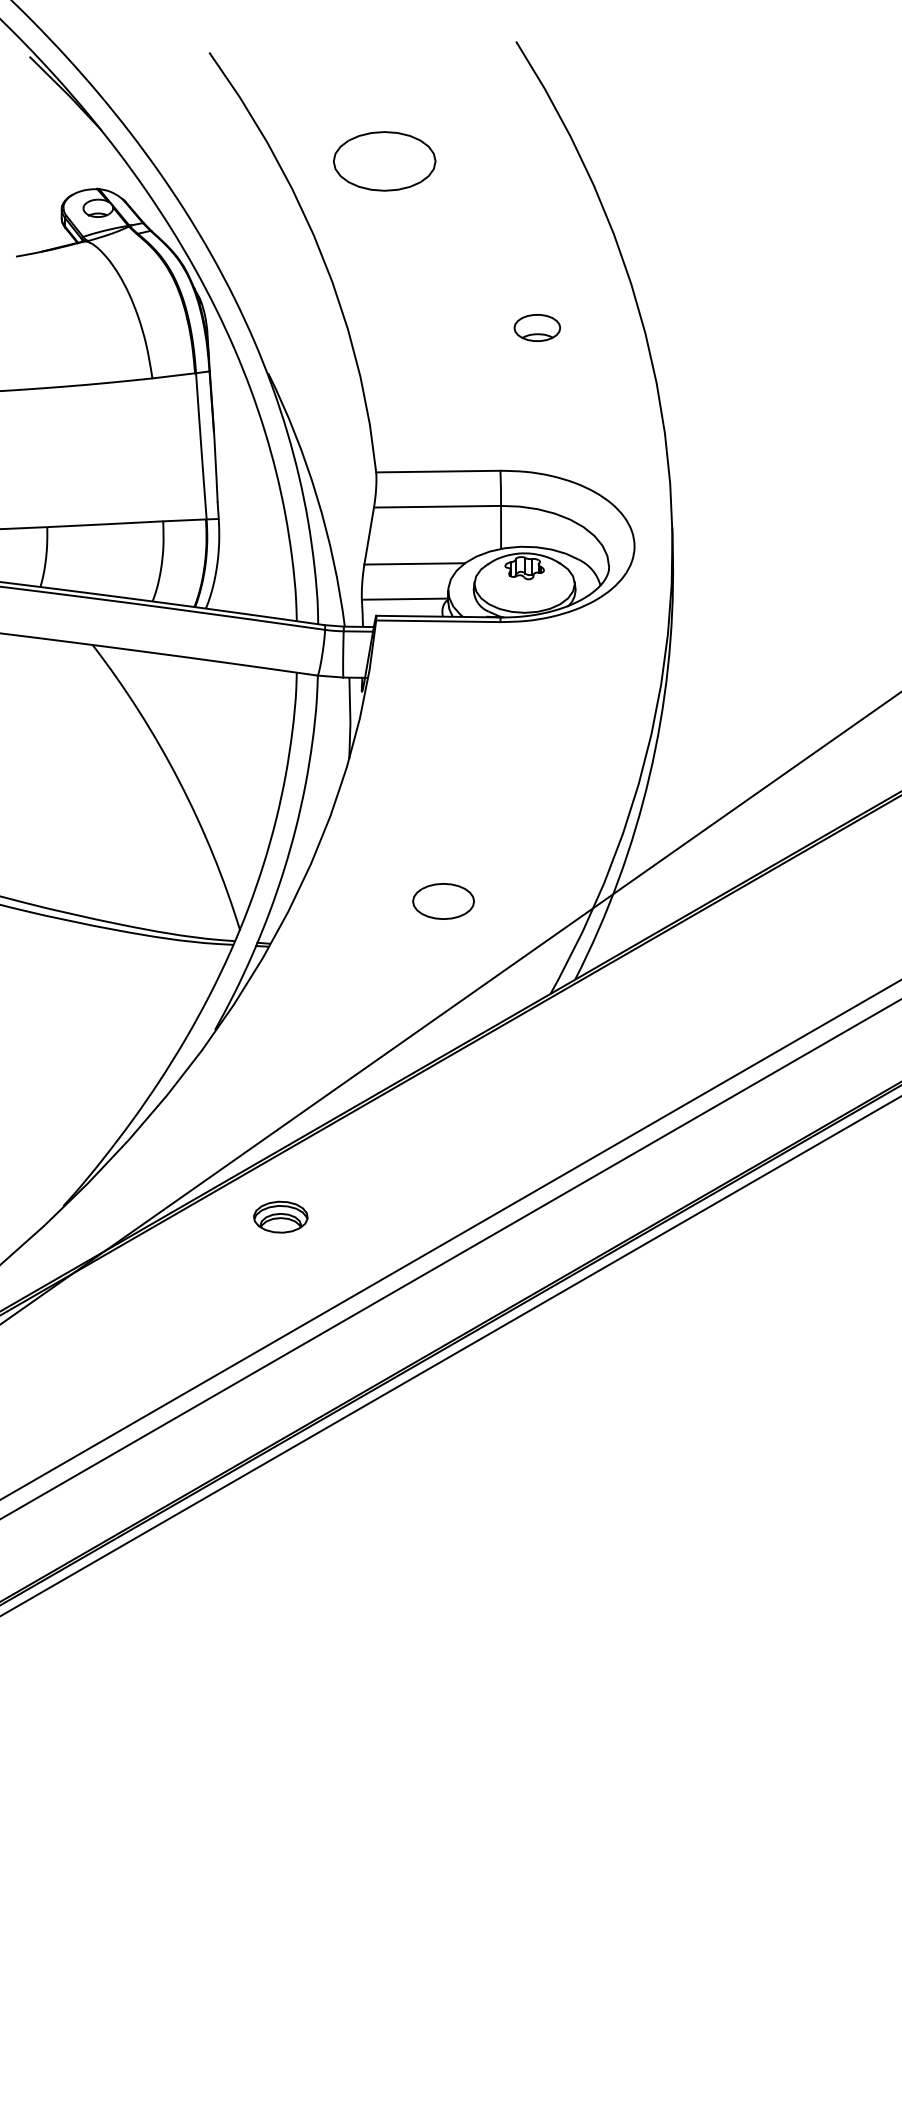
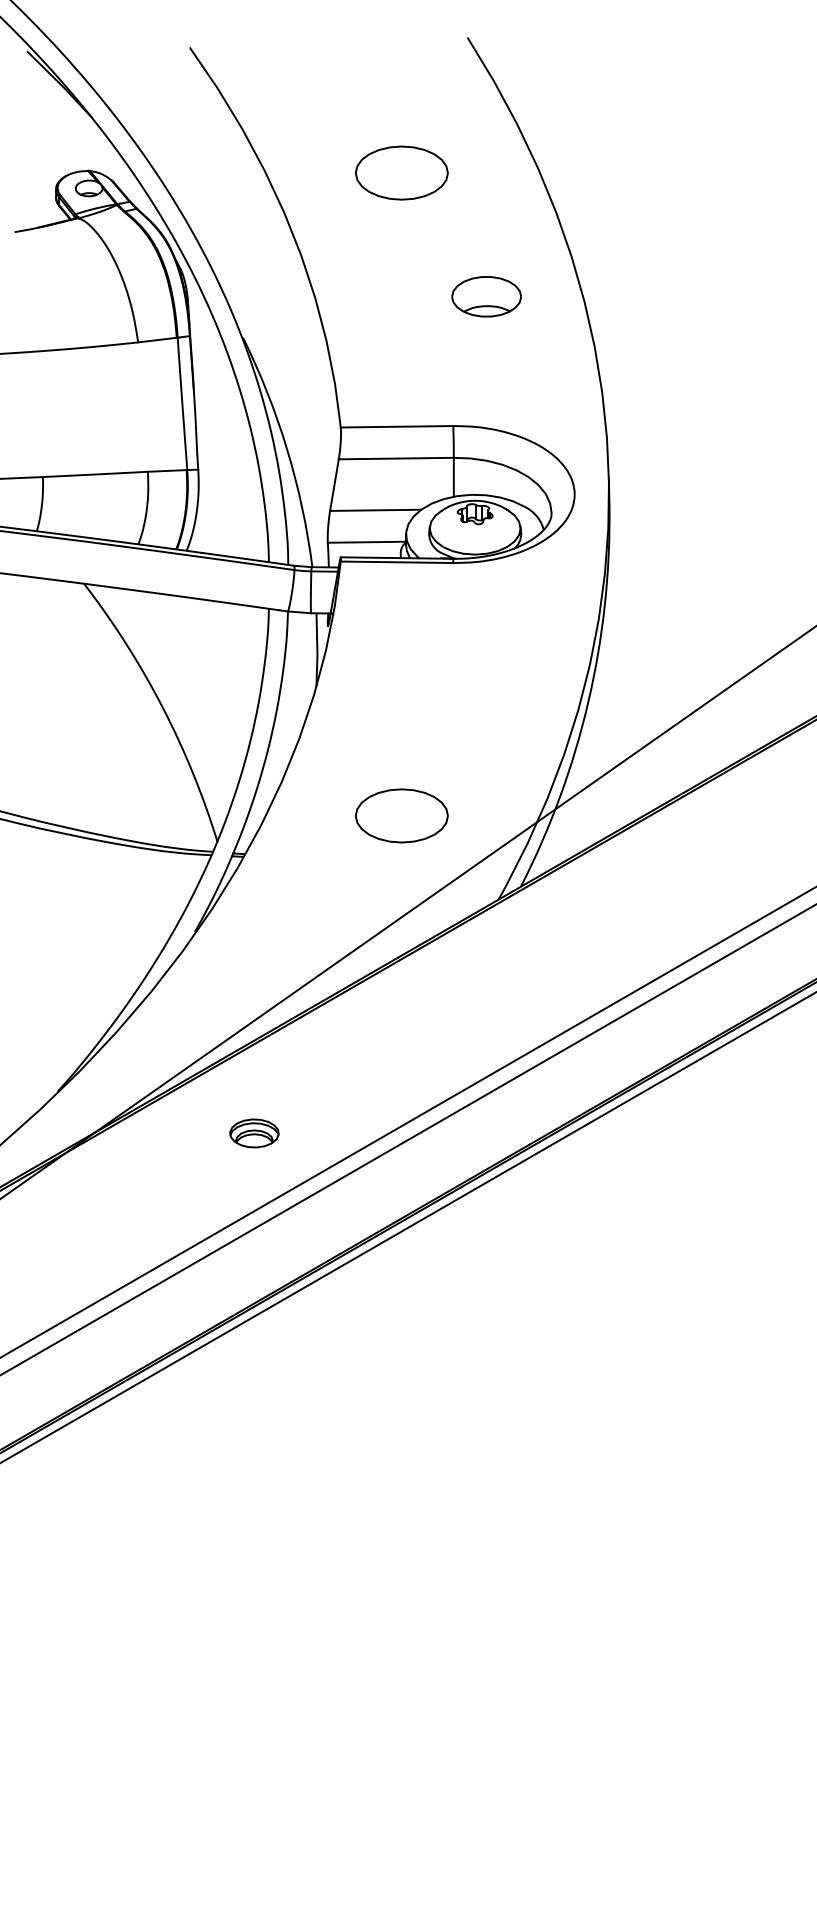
part: (384, 161) -> (401, 173), moved
part: (537, 327) -> (486, 296), size x1.67
part: (443, 901) -> (401, 815), size x1.67
part: (280, 1216) -> (254, 1132), moved

